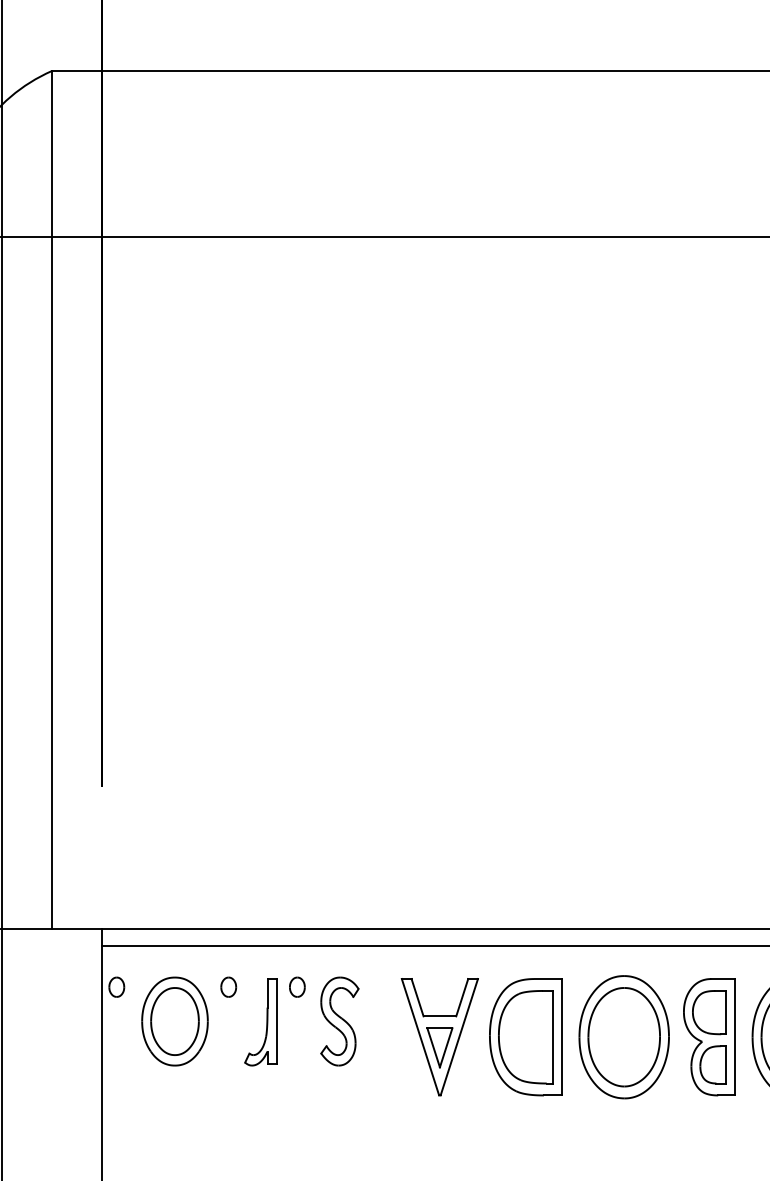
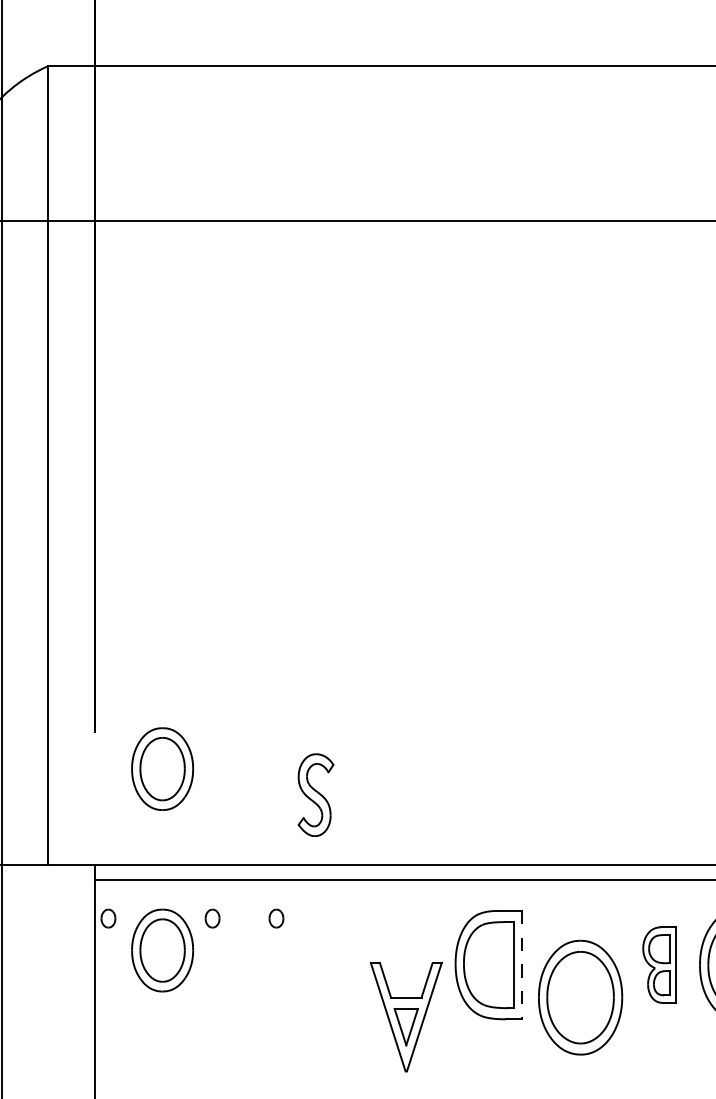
part: (174, 826) -> (162, 769), added
part: (339, 1021) -> (315, 795), moved
part: (260, 1022) -> (242, 951), removed
part: (439, 1037) -> (405, 1017), moved
line: (561, 1037) -> (522, 965), solid -> dashed
part: (623, 1037) -> (579, 997), moved
part: (709, 1037) -> (659, 965), size x0.7

